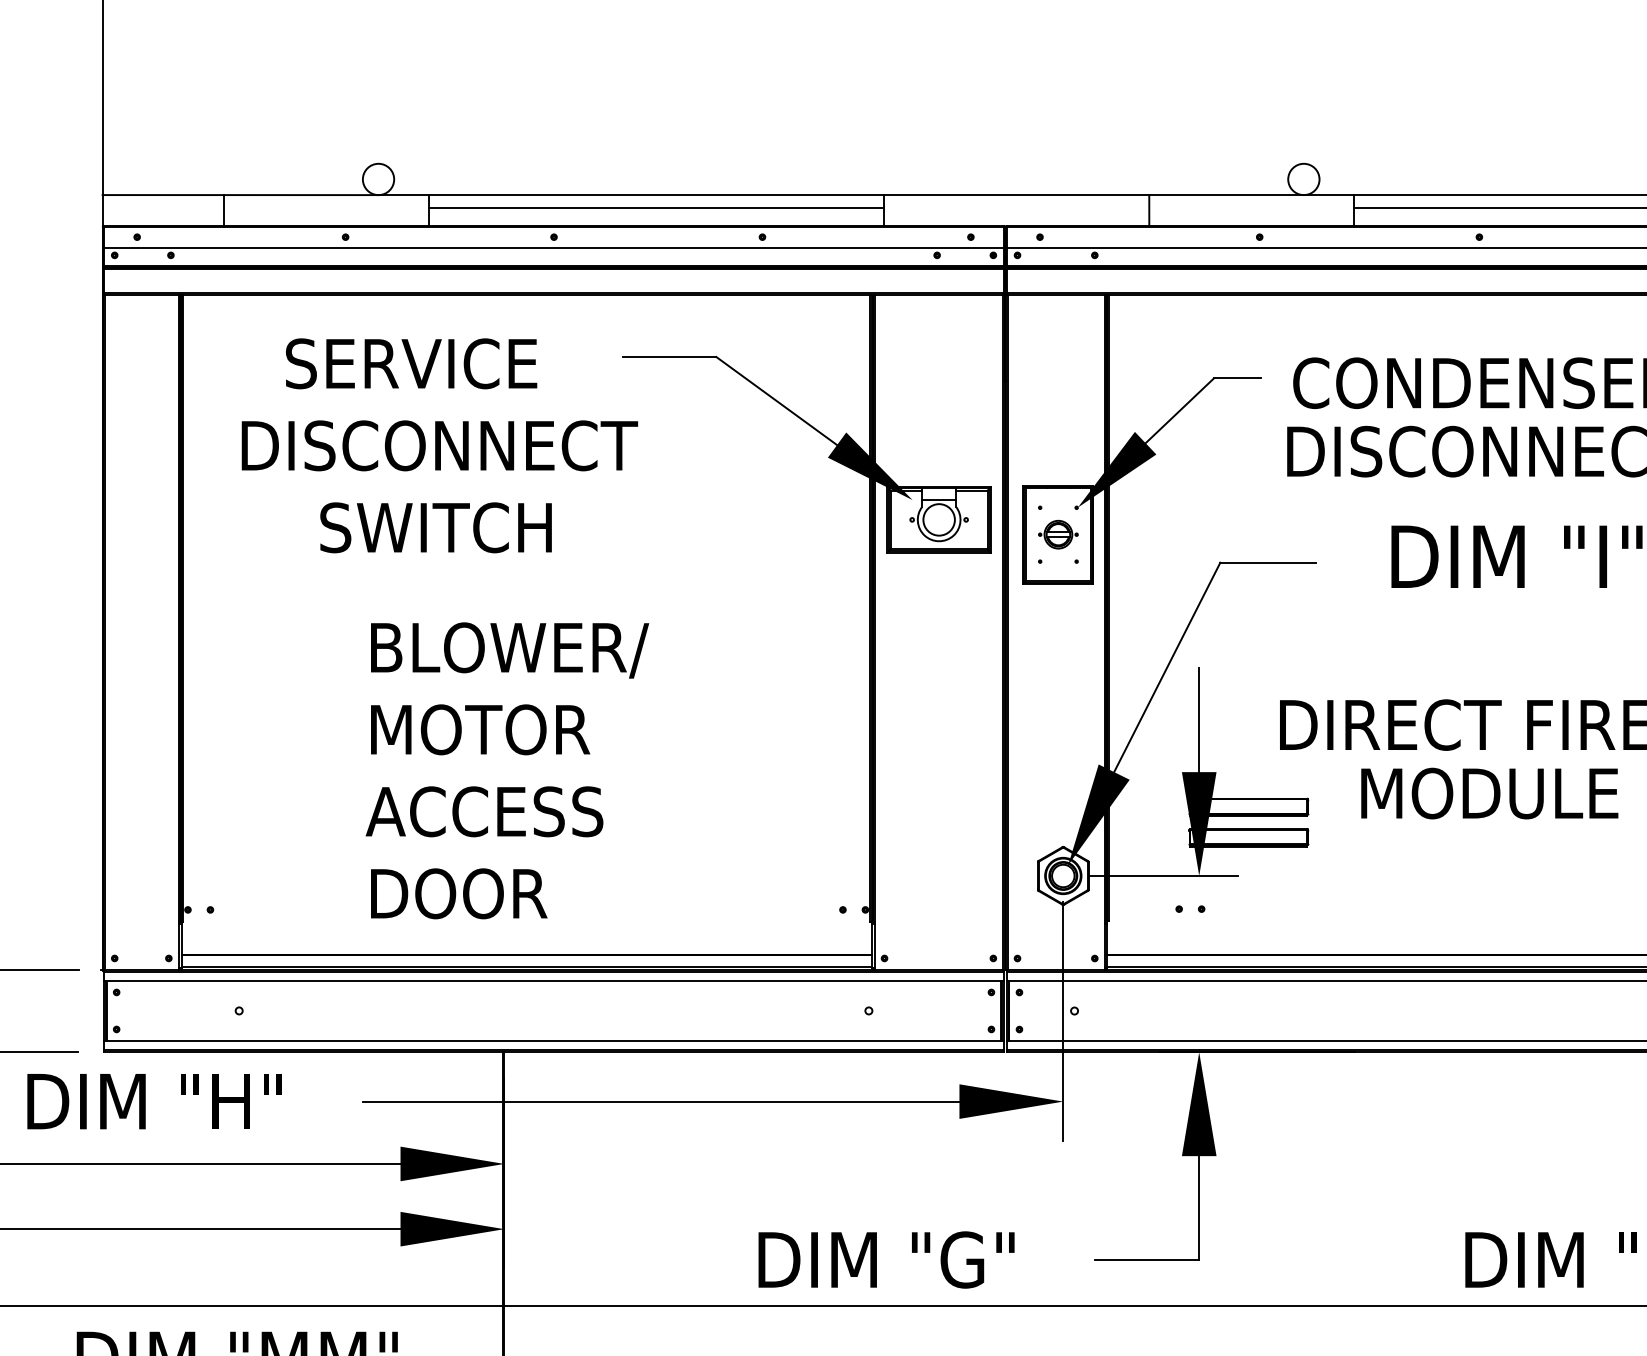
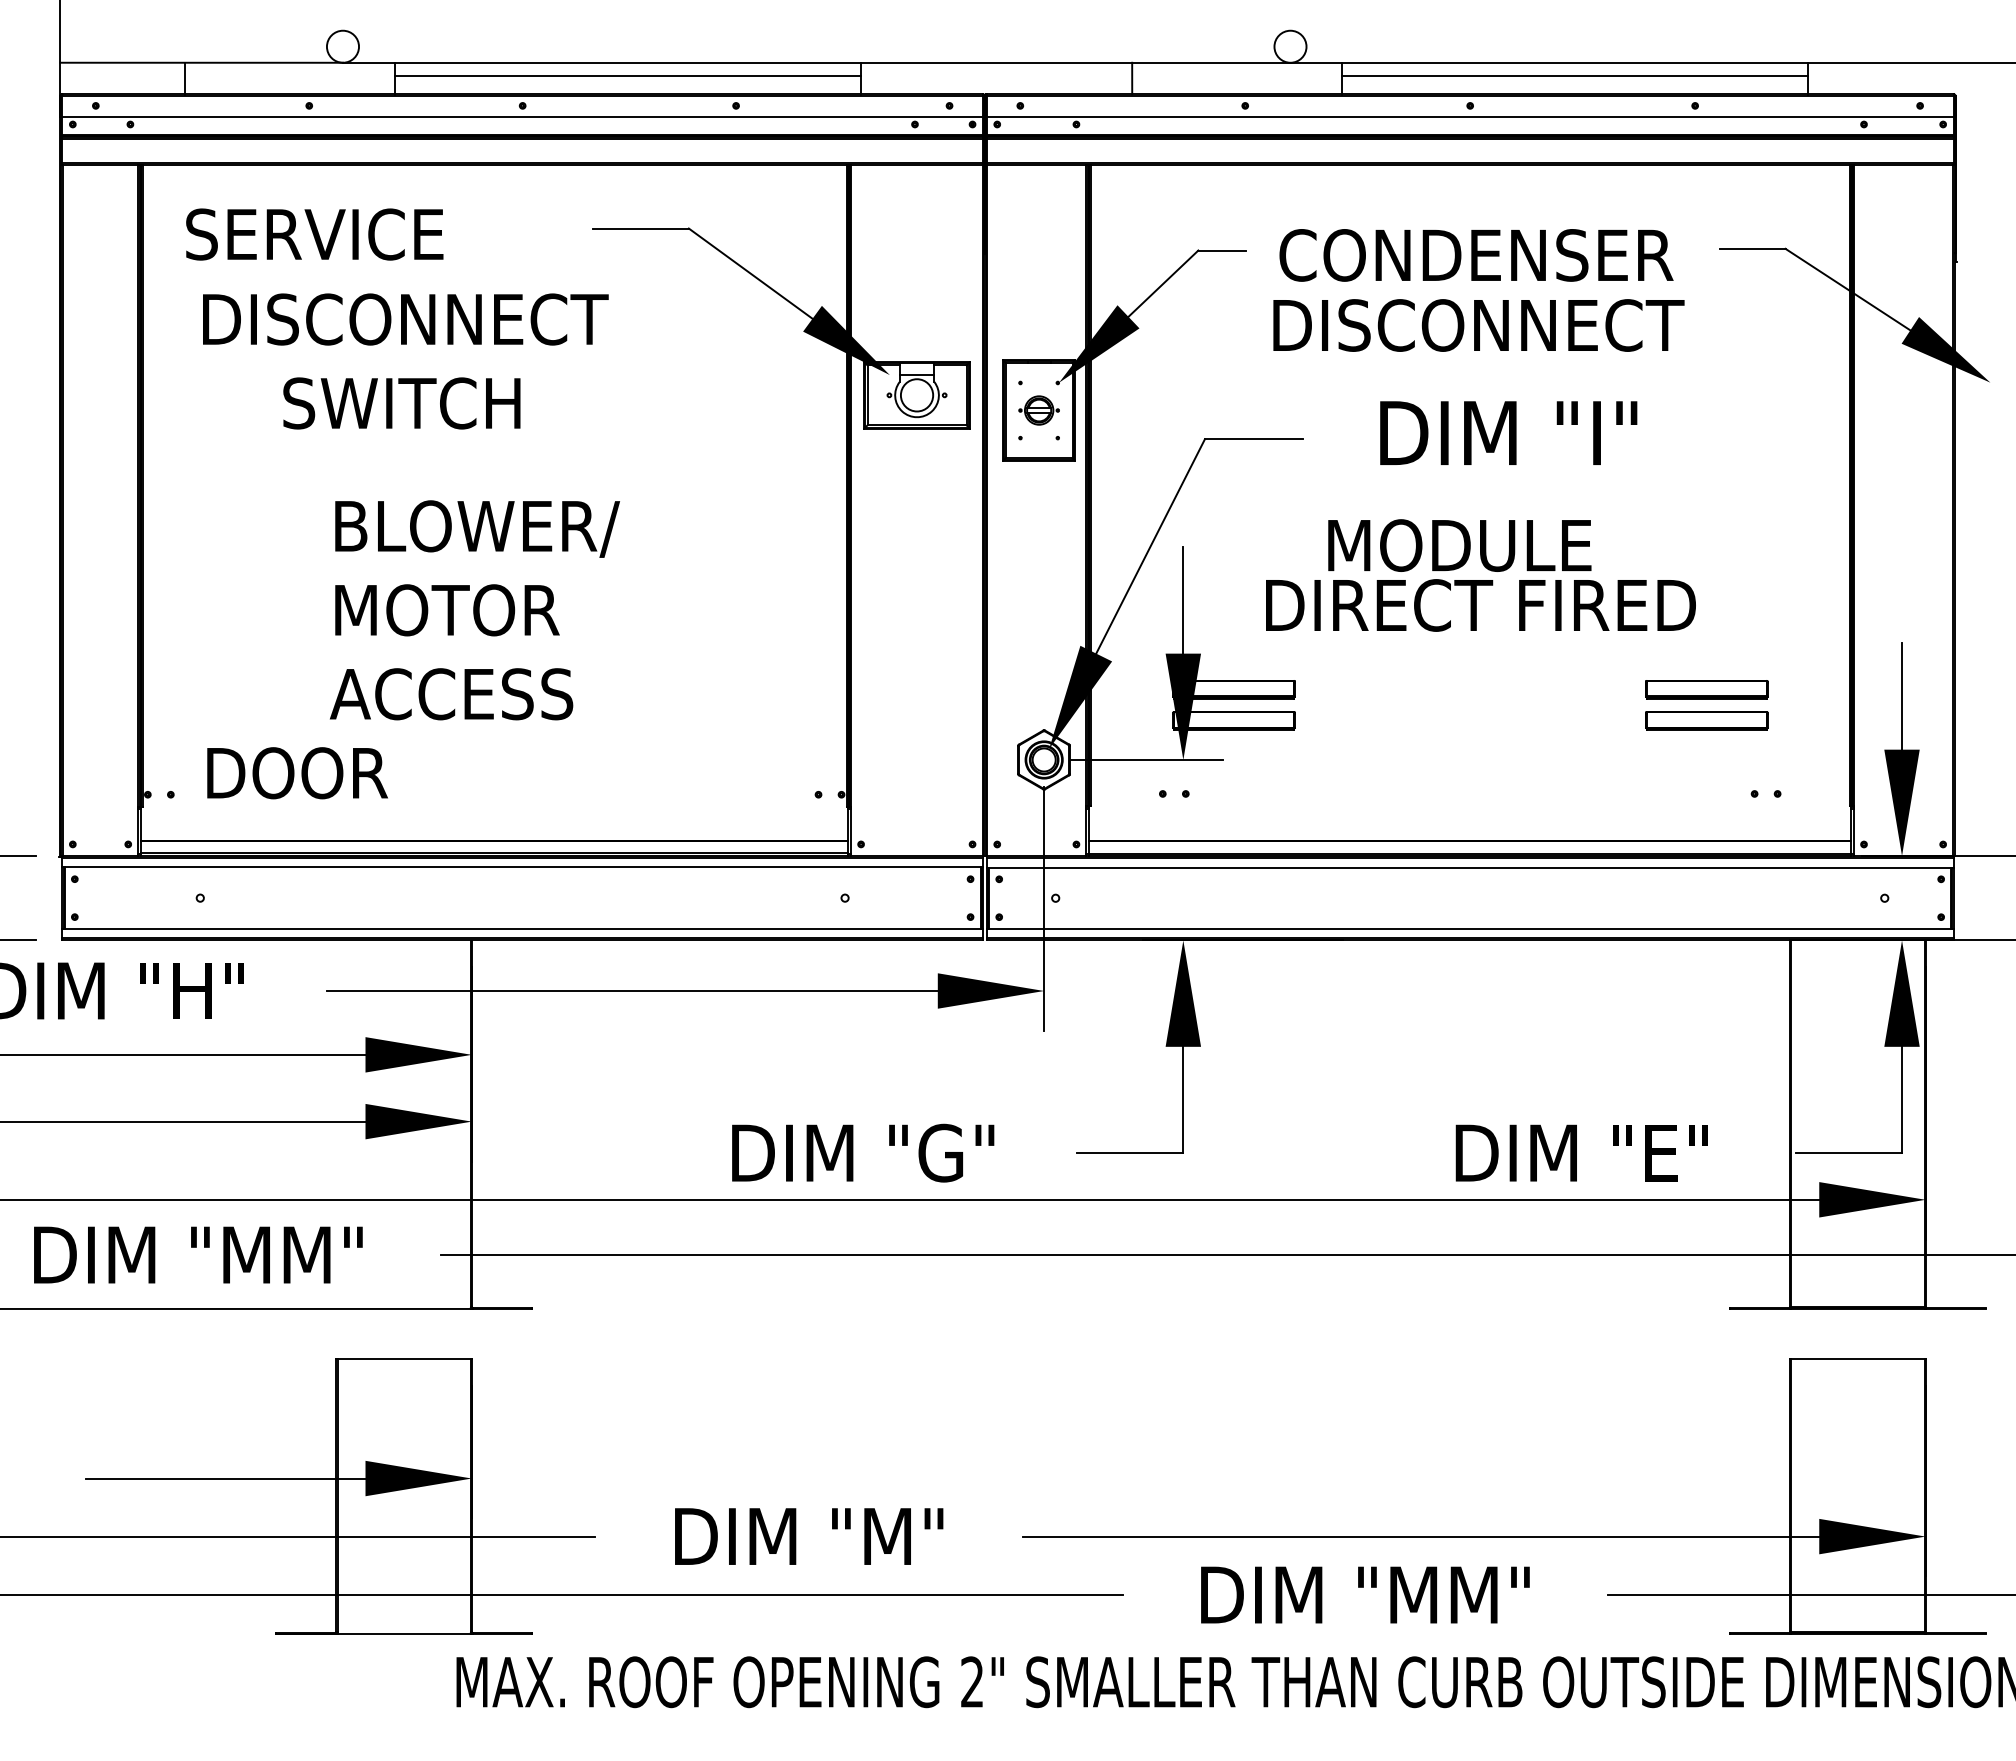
text: (411, 363) -> (314, 234), moved
text: (1489, 793) -> (1459, 545), moved
text: (459, 894) -> (297, 773), moved

